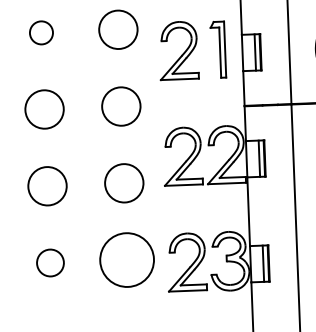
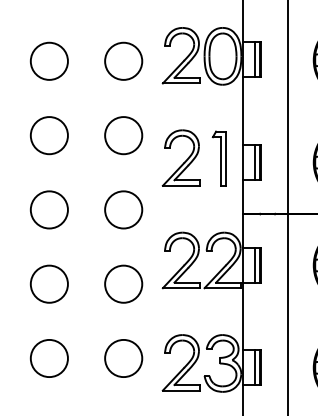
circle: (40, 32) -> (48, 135), size x1.67
circle: (127, 260) -> (123, 358), size x0.71
circle: (49, 263) -> (48, 358), size x1.43

